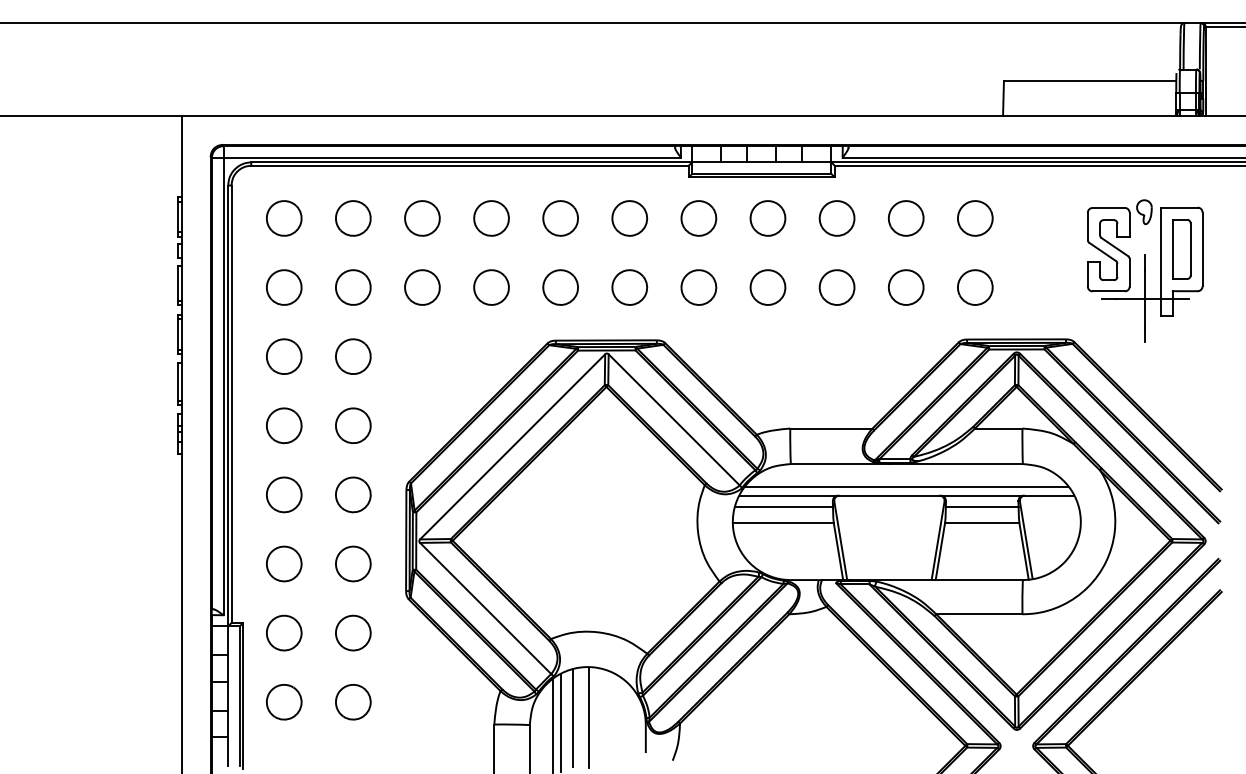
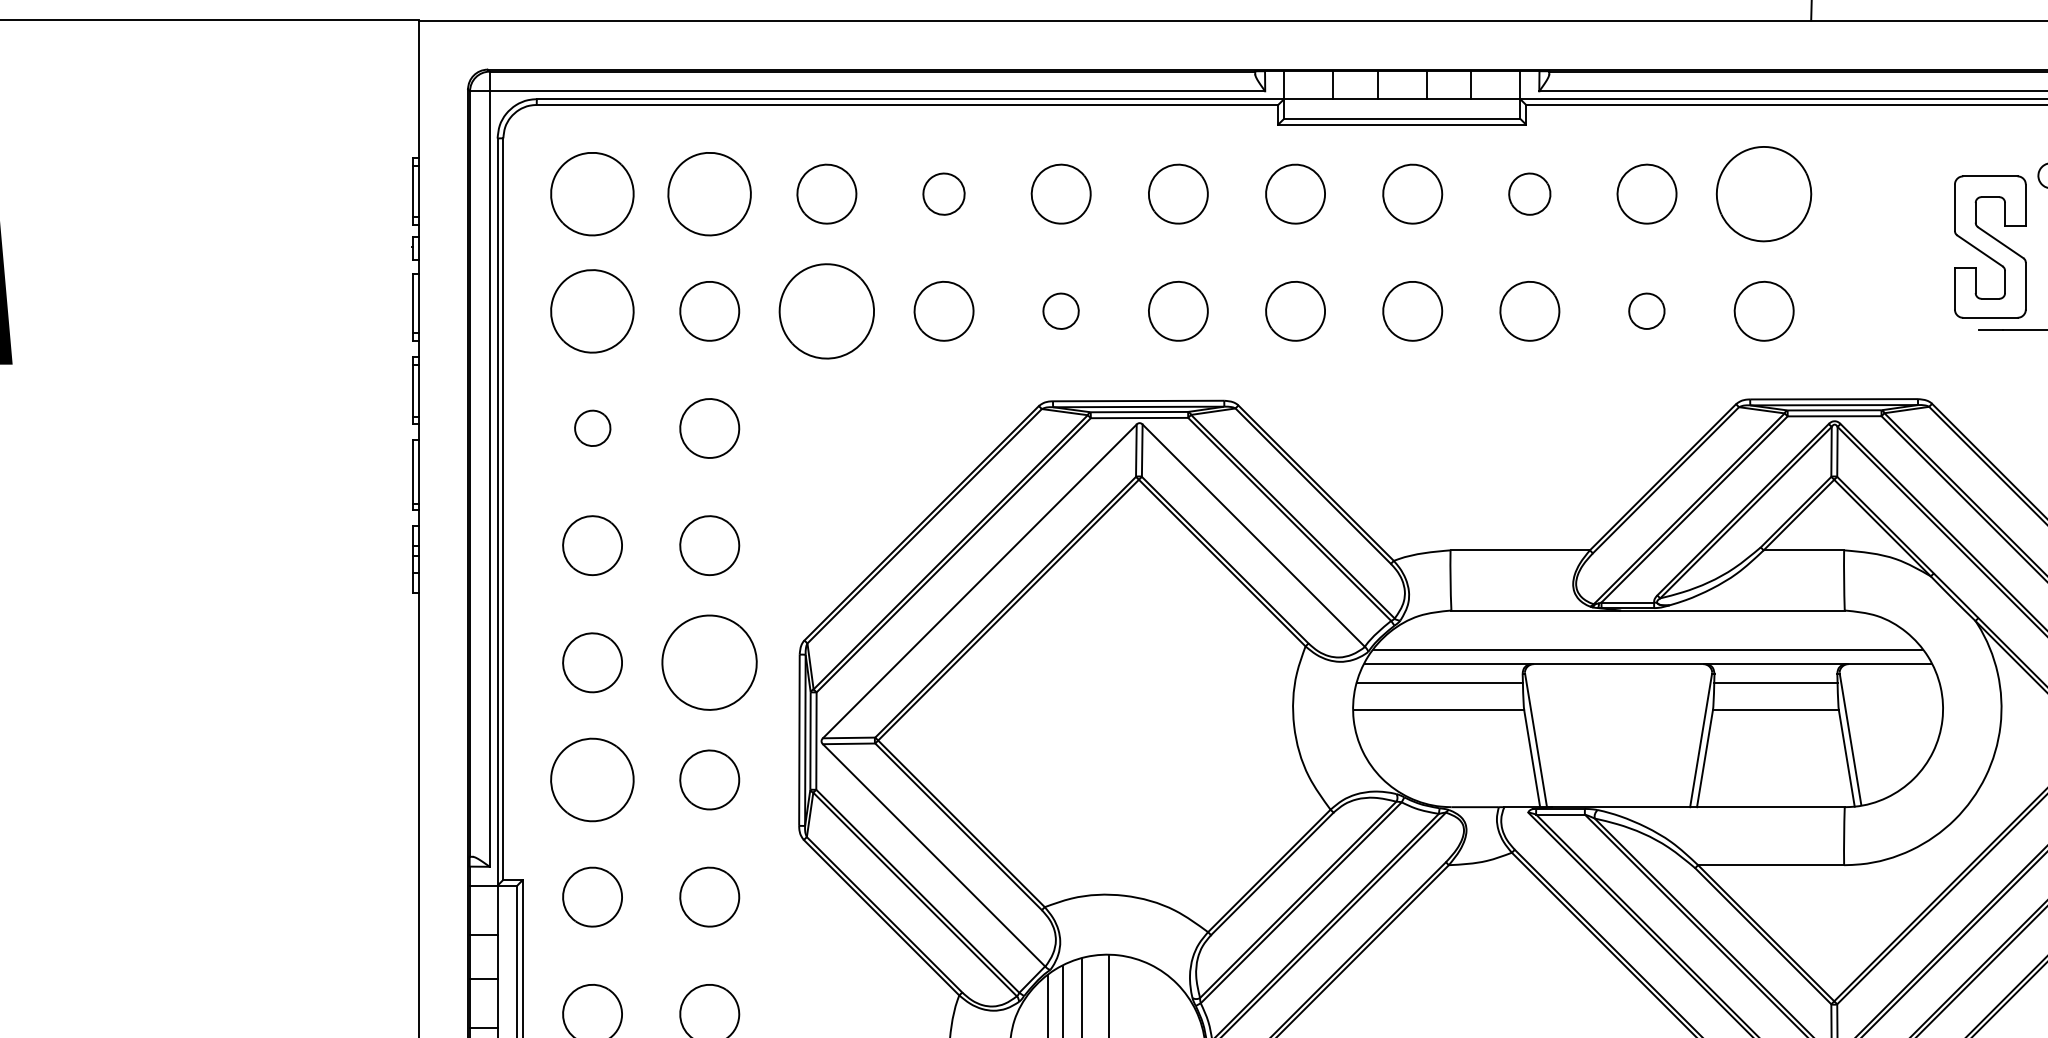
part: (284, 218) -> (593, 194), size x1.4
part: (353, 218) -> (710, 194), size x1.4
part: (491, 218) -> (943, 194), size x0.7
part: (836, 218) -> (1528, 194), size x0.7
part: (975, 218) -> (1764, 194), size x1.6
part: (284, 287) -> (593, 311), size x1.4
part: (422, 287) -> (826, 311), size x1.6
part: (560, 287) -> (1060, 311), size x0.6
part: (905, 287) -> (1645, 311), size x0.6
part: (284, 356) -> (593, 428), size x0.6
part: (353, 494) -> (710, 662), size x1.6
part: (284, 563) -> (593, 779), size x1.4

